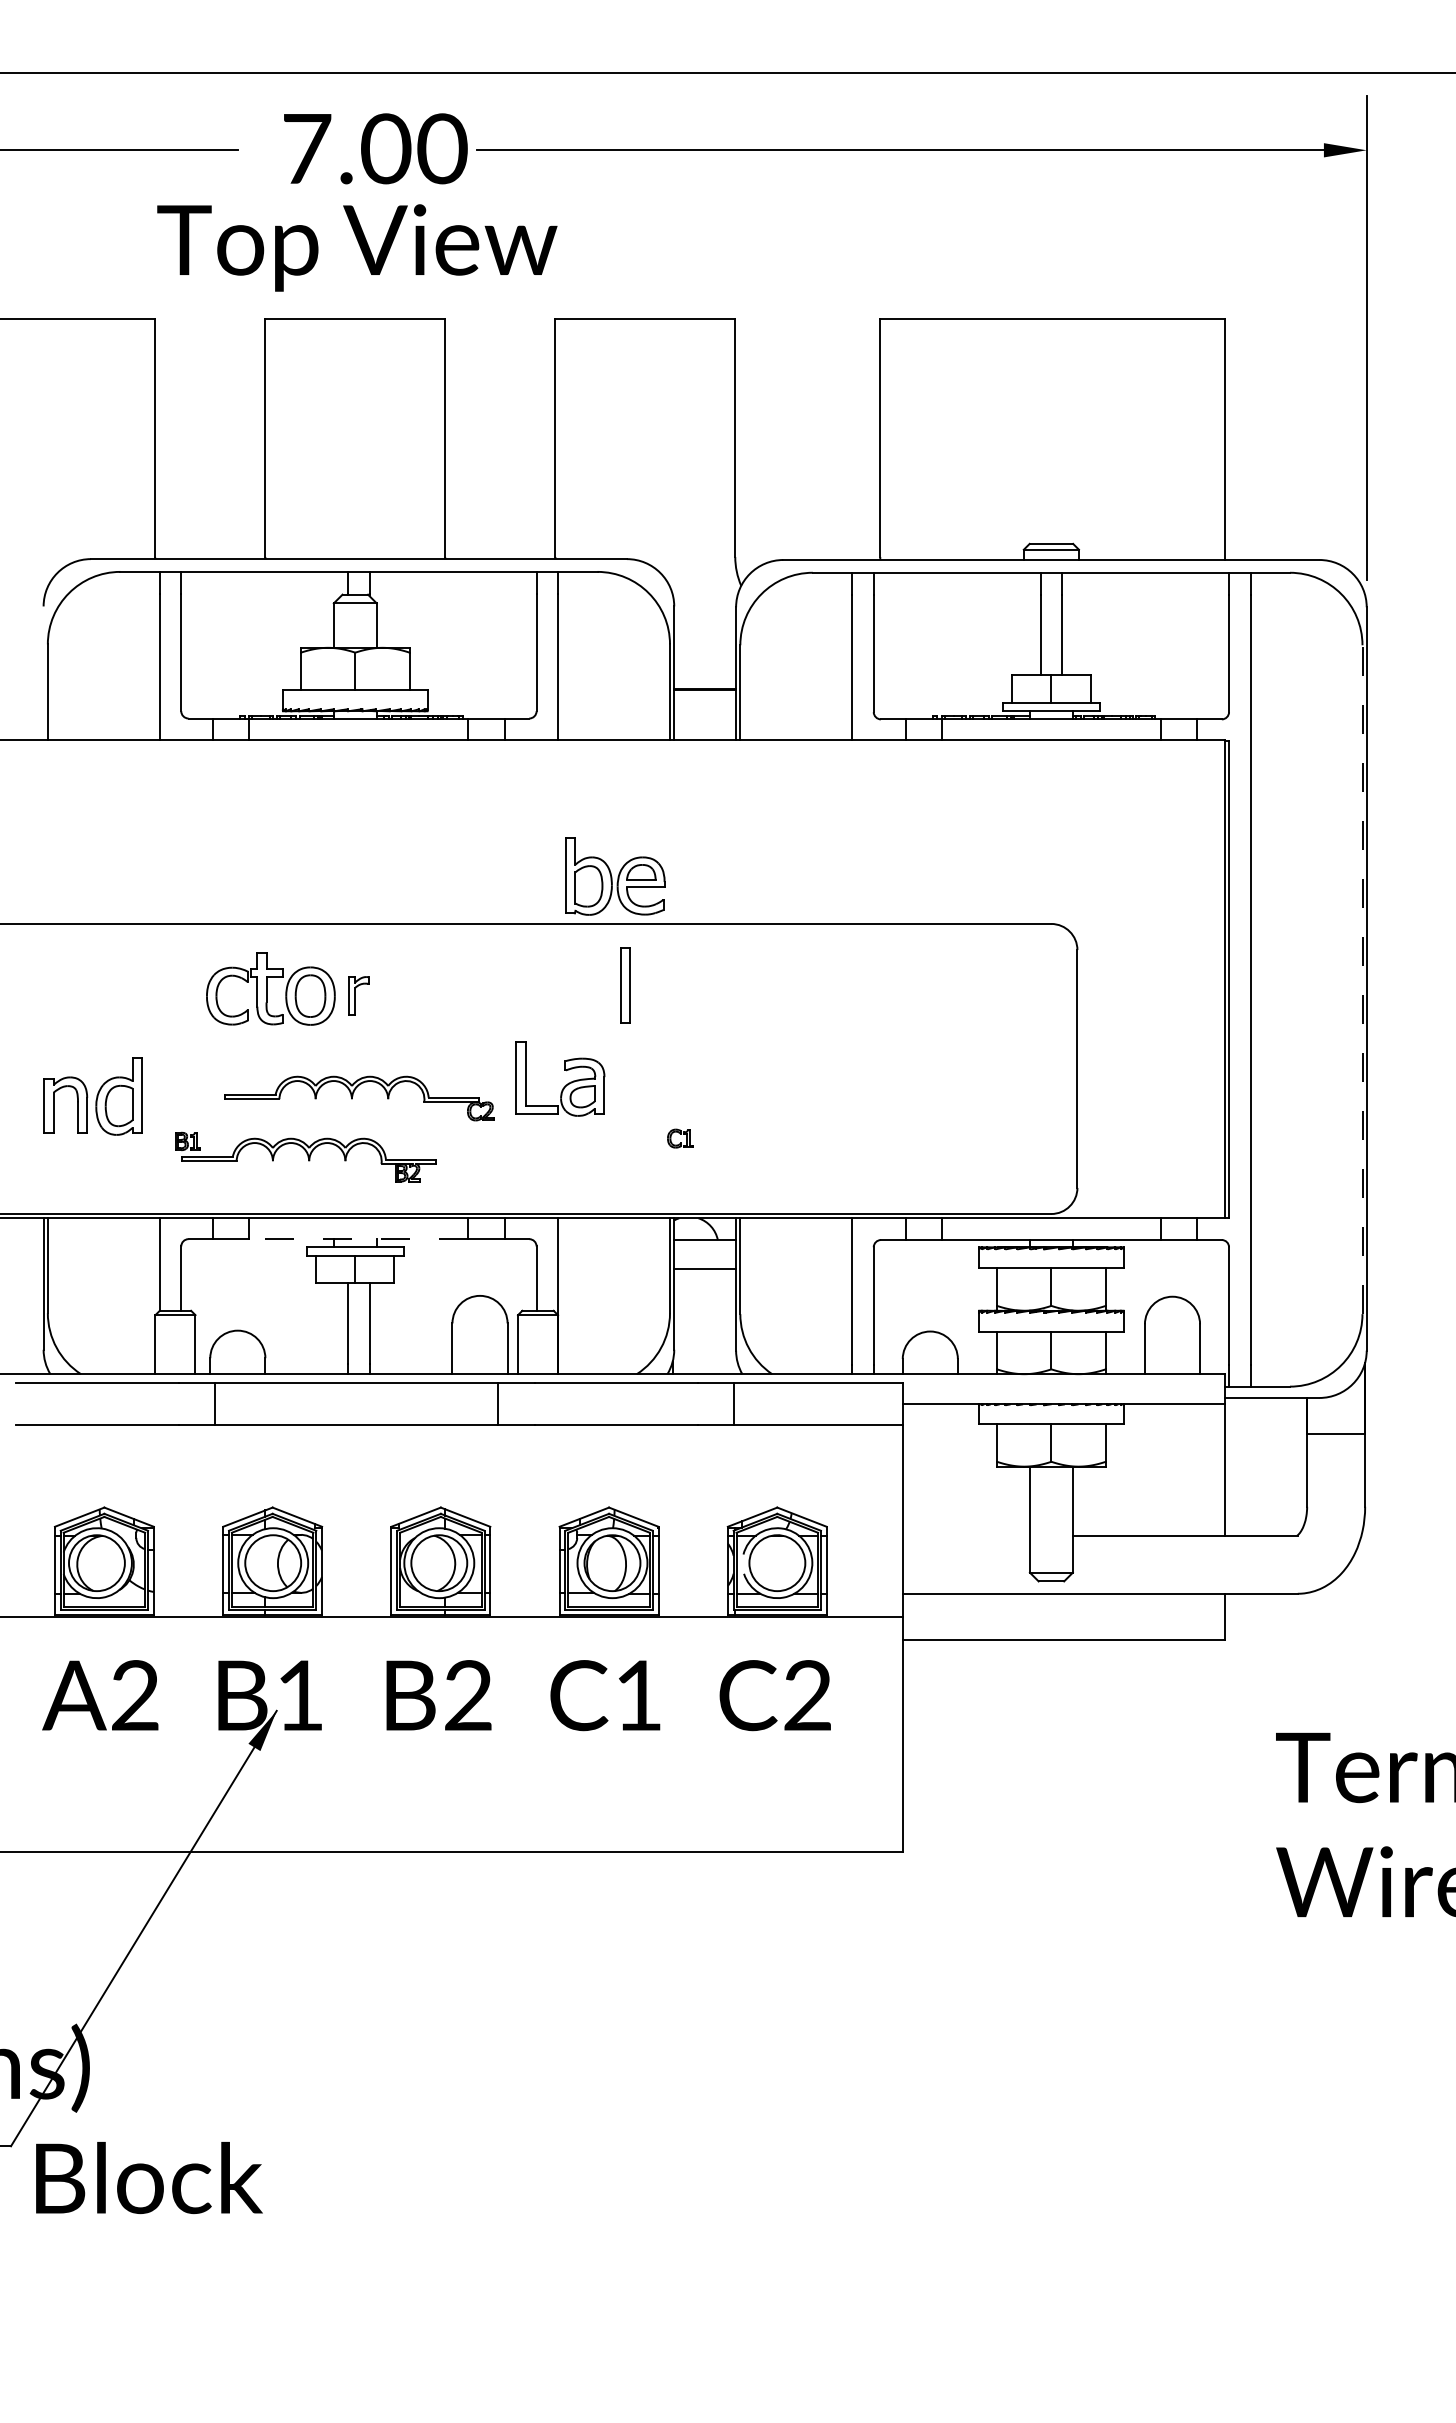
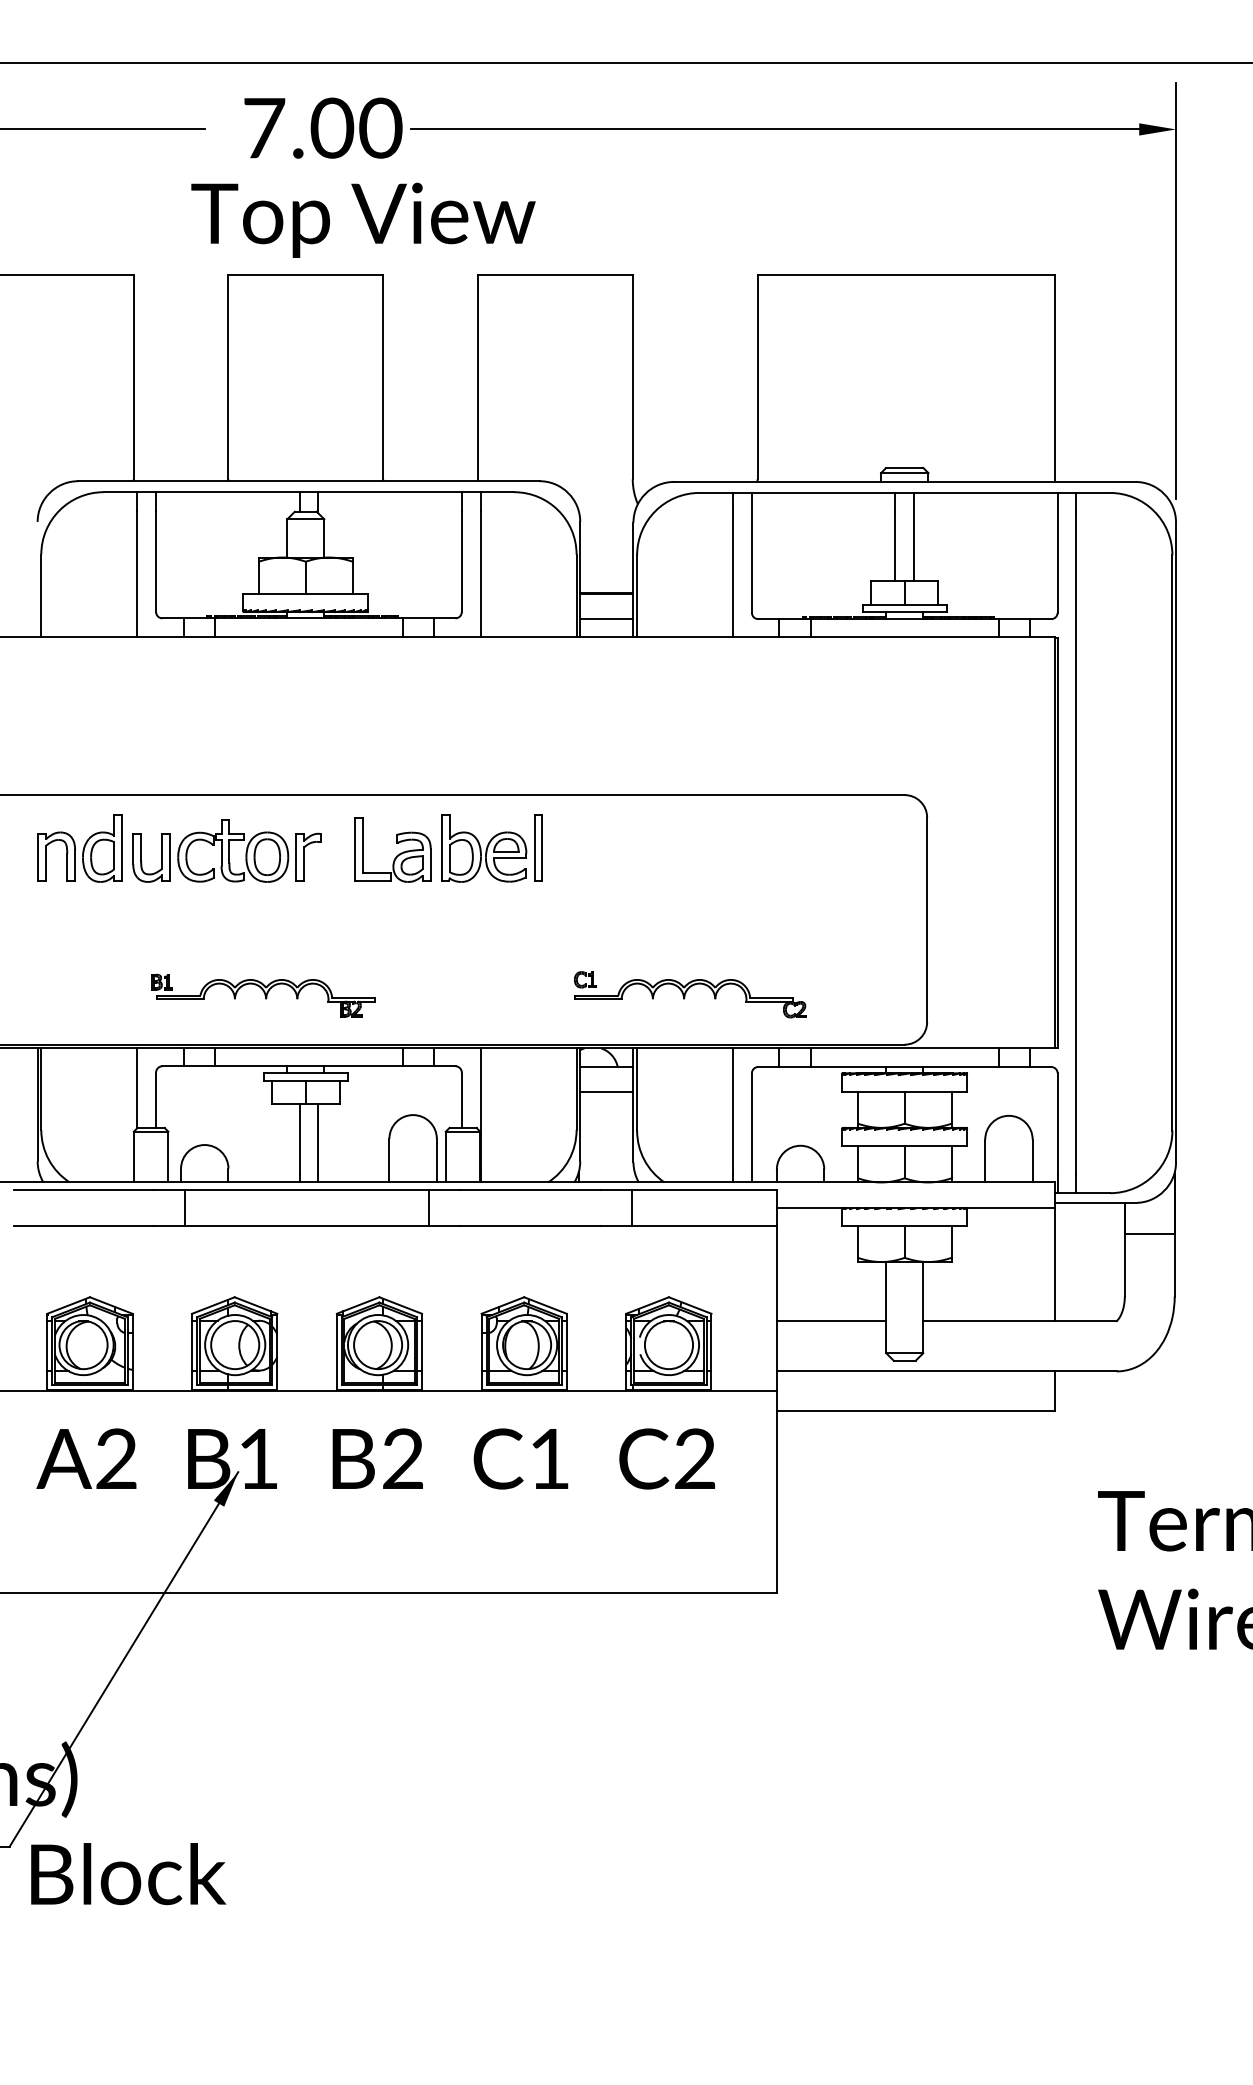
text: (357, 247) -> (363, 219), moved
line: (705, 719) -> (607, 619), added
part: (615, 876) -> (484, 848), moved
line: (1362, 979) -> (1172, 842), dashed -> solid
part: (358, 995) -> (308, 856), size x1.43
part: (164, 996) -> (141, 857), added
part: (564, 1085) -> (396, 855), moved
part: (92, 1096) -> (79, 848), moved
part: (353, 1096) -> (685, 996), moved
line: (358, 1239) -> (308, 1066), dashed -> solid
line: (966, 1535) -> (831, 1321), added

